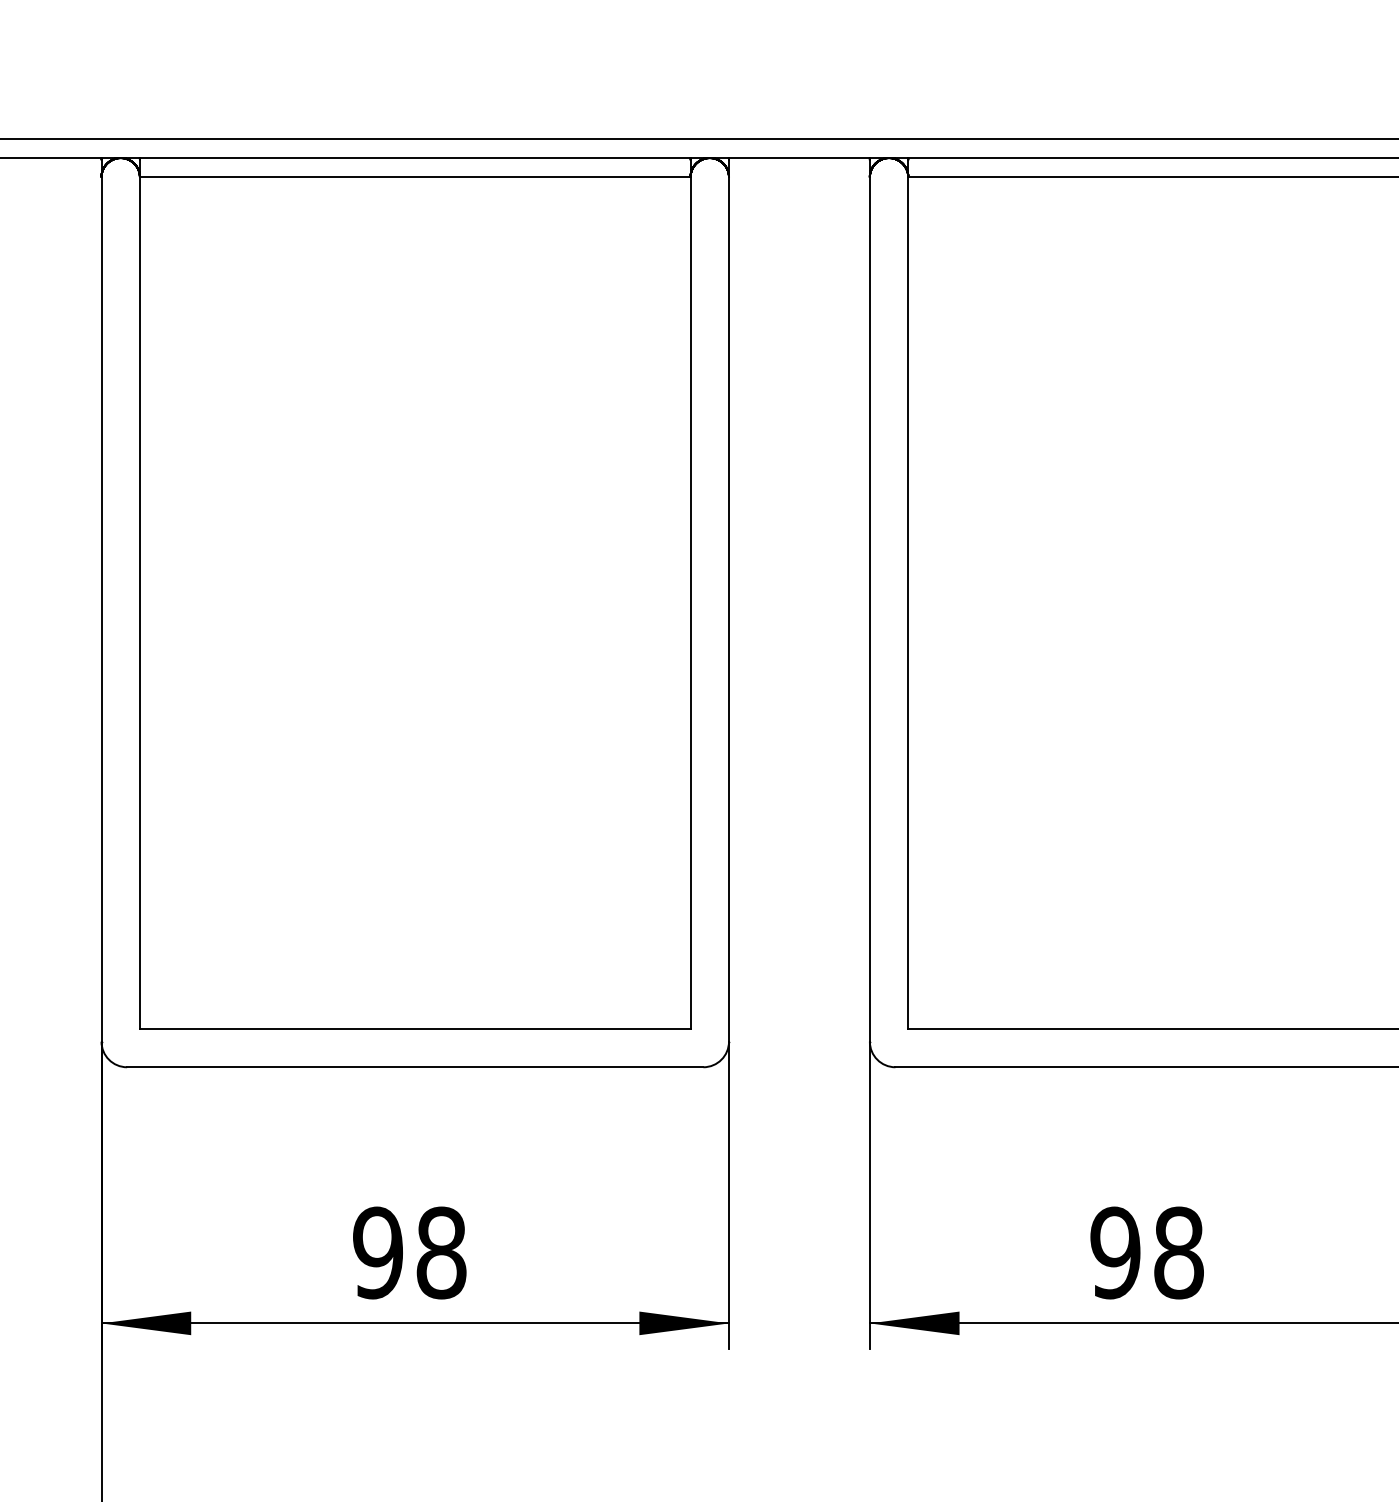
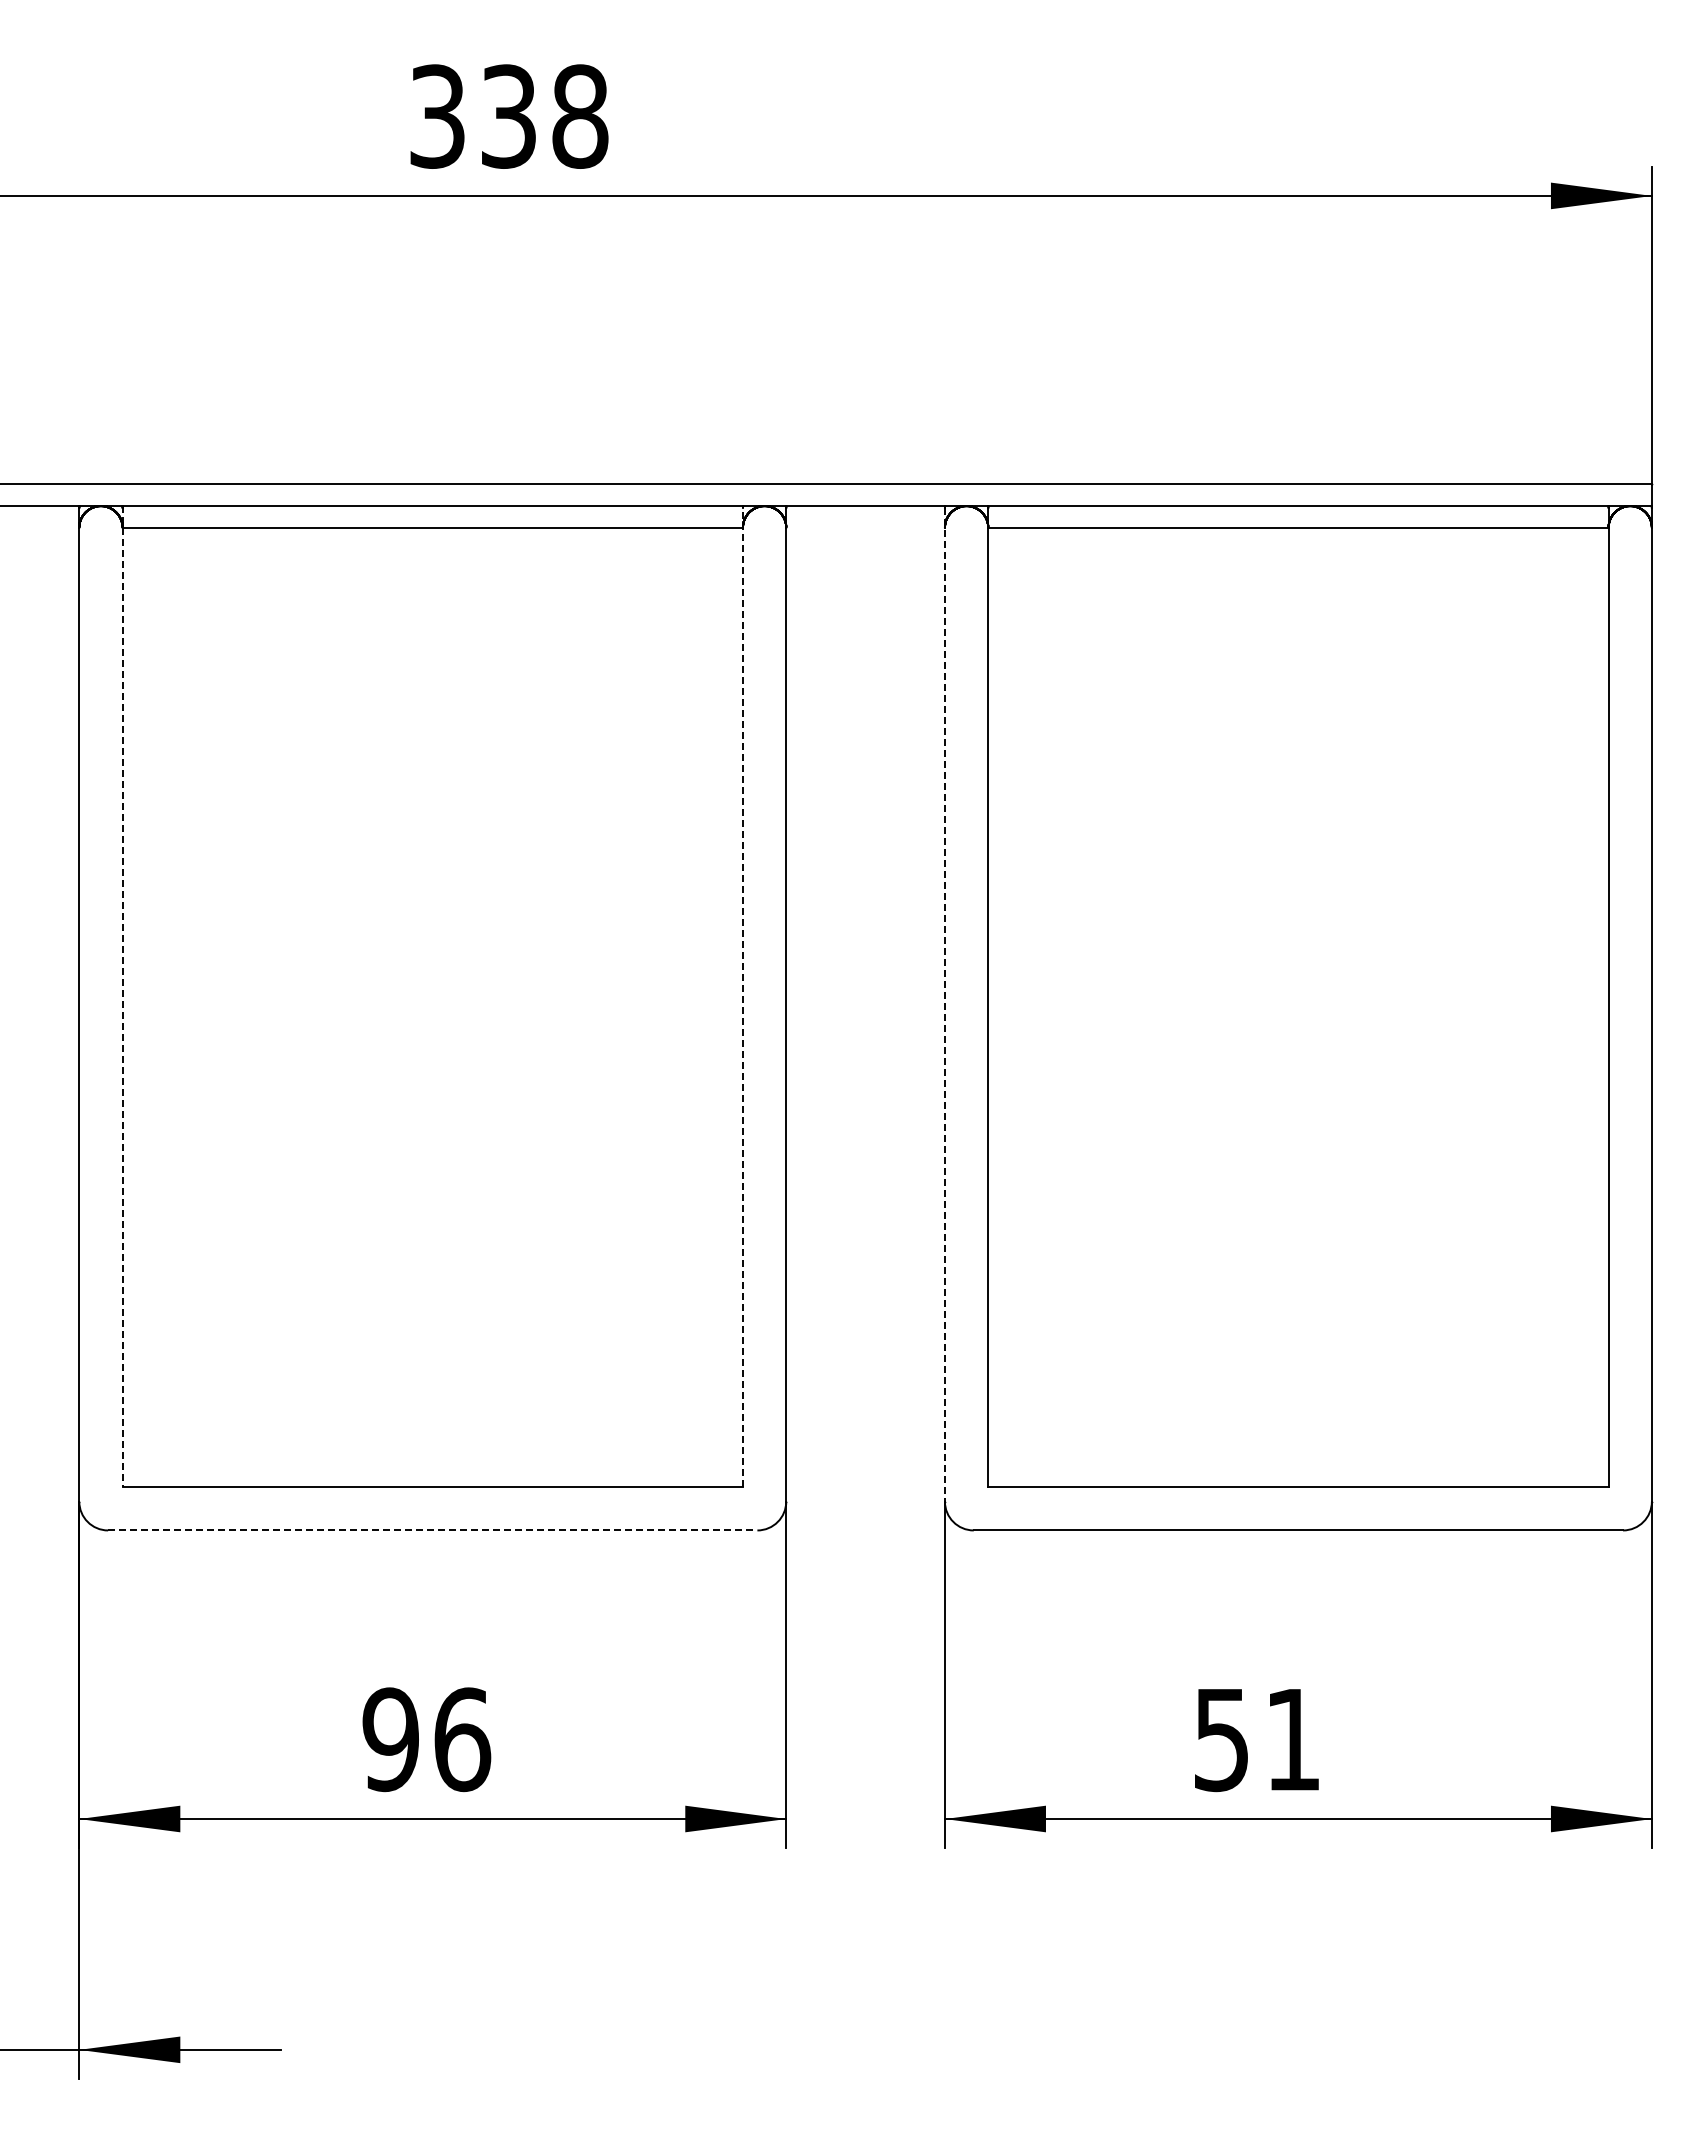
line: (139, 593) -> (122, 996), solid -> dashed
line: (690, 593) -> (742, 996), solid -> dashed
line: (869, 600) -> (944, 1004), solid -> dashed
line: (415, 1067) -> (432, 1530), solid -> dashed
text: (441, 1252) -> (462, 1739), 98 -> 96
text: (1147, 1252) -> (1257, 1739), 98 -> 51

